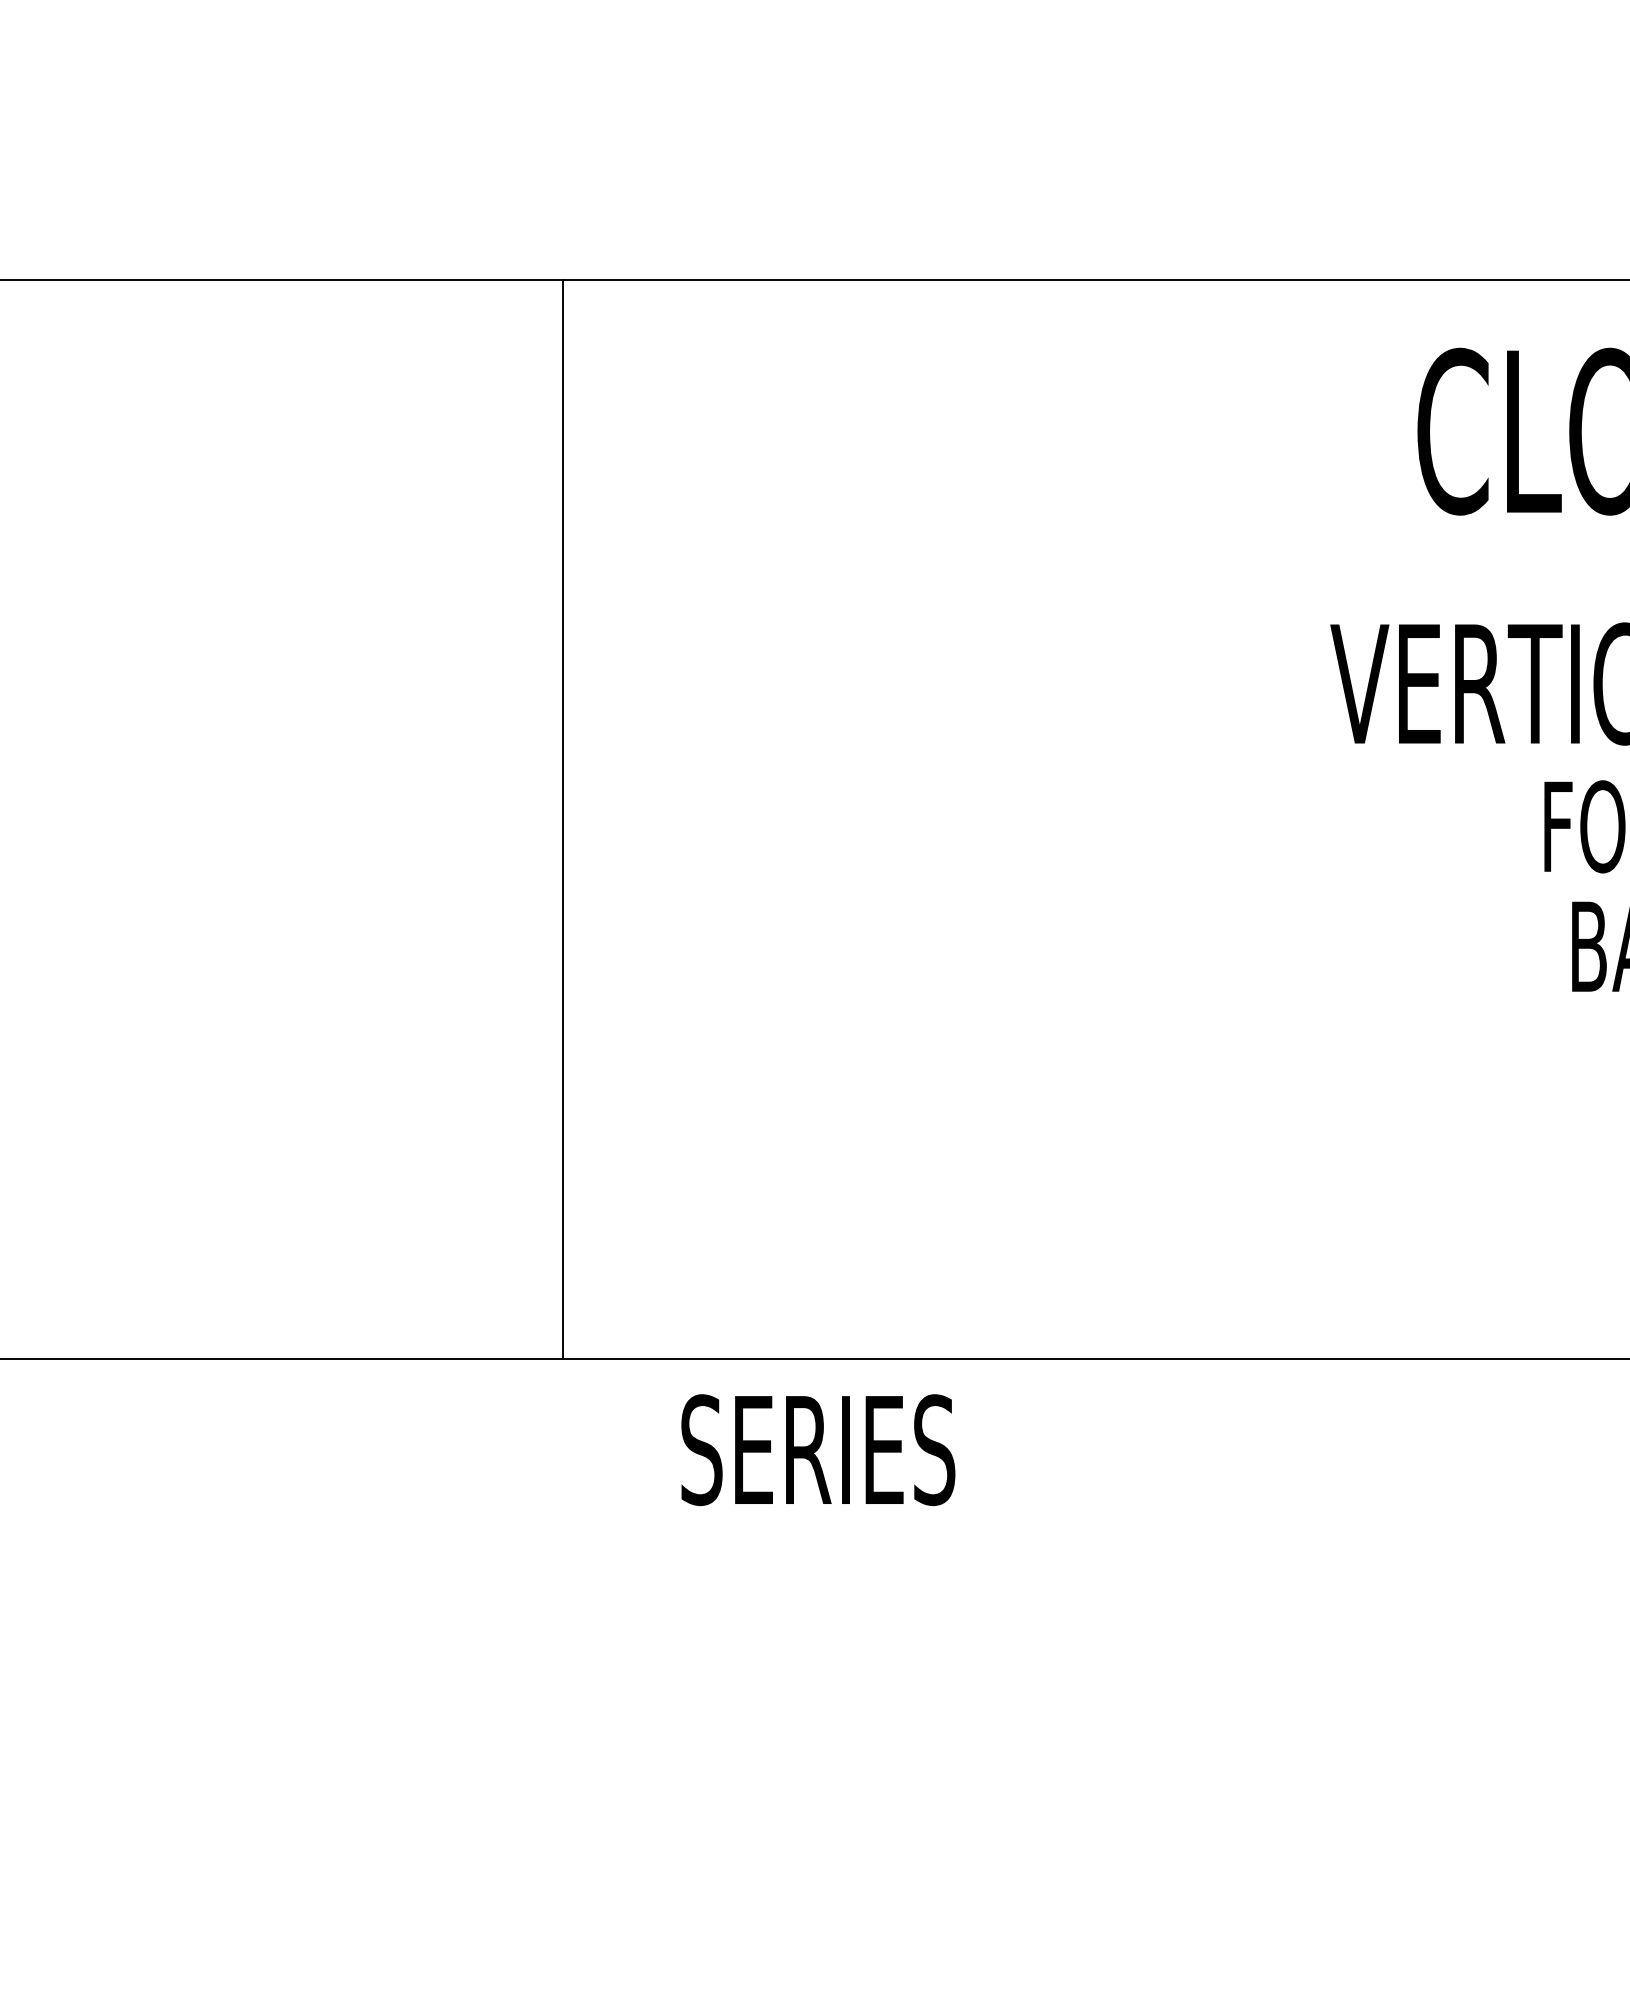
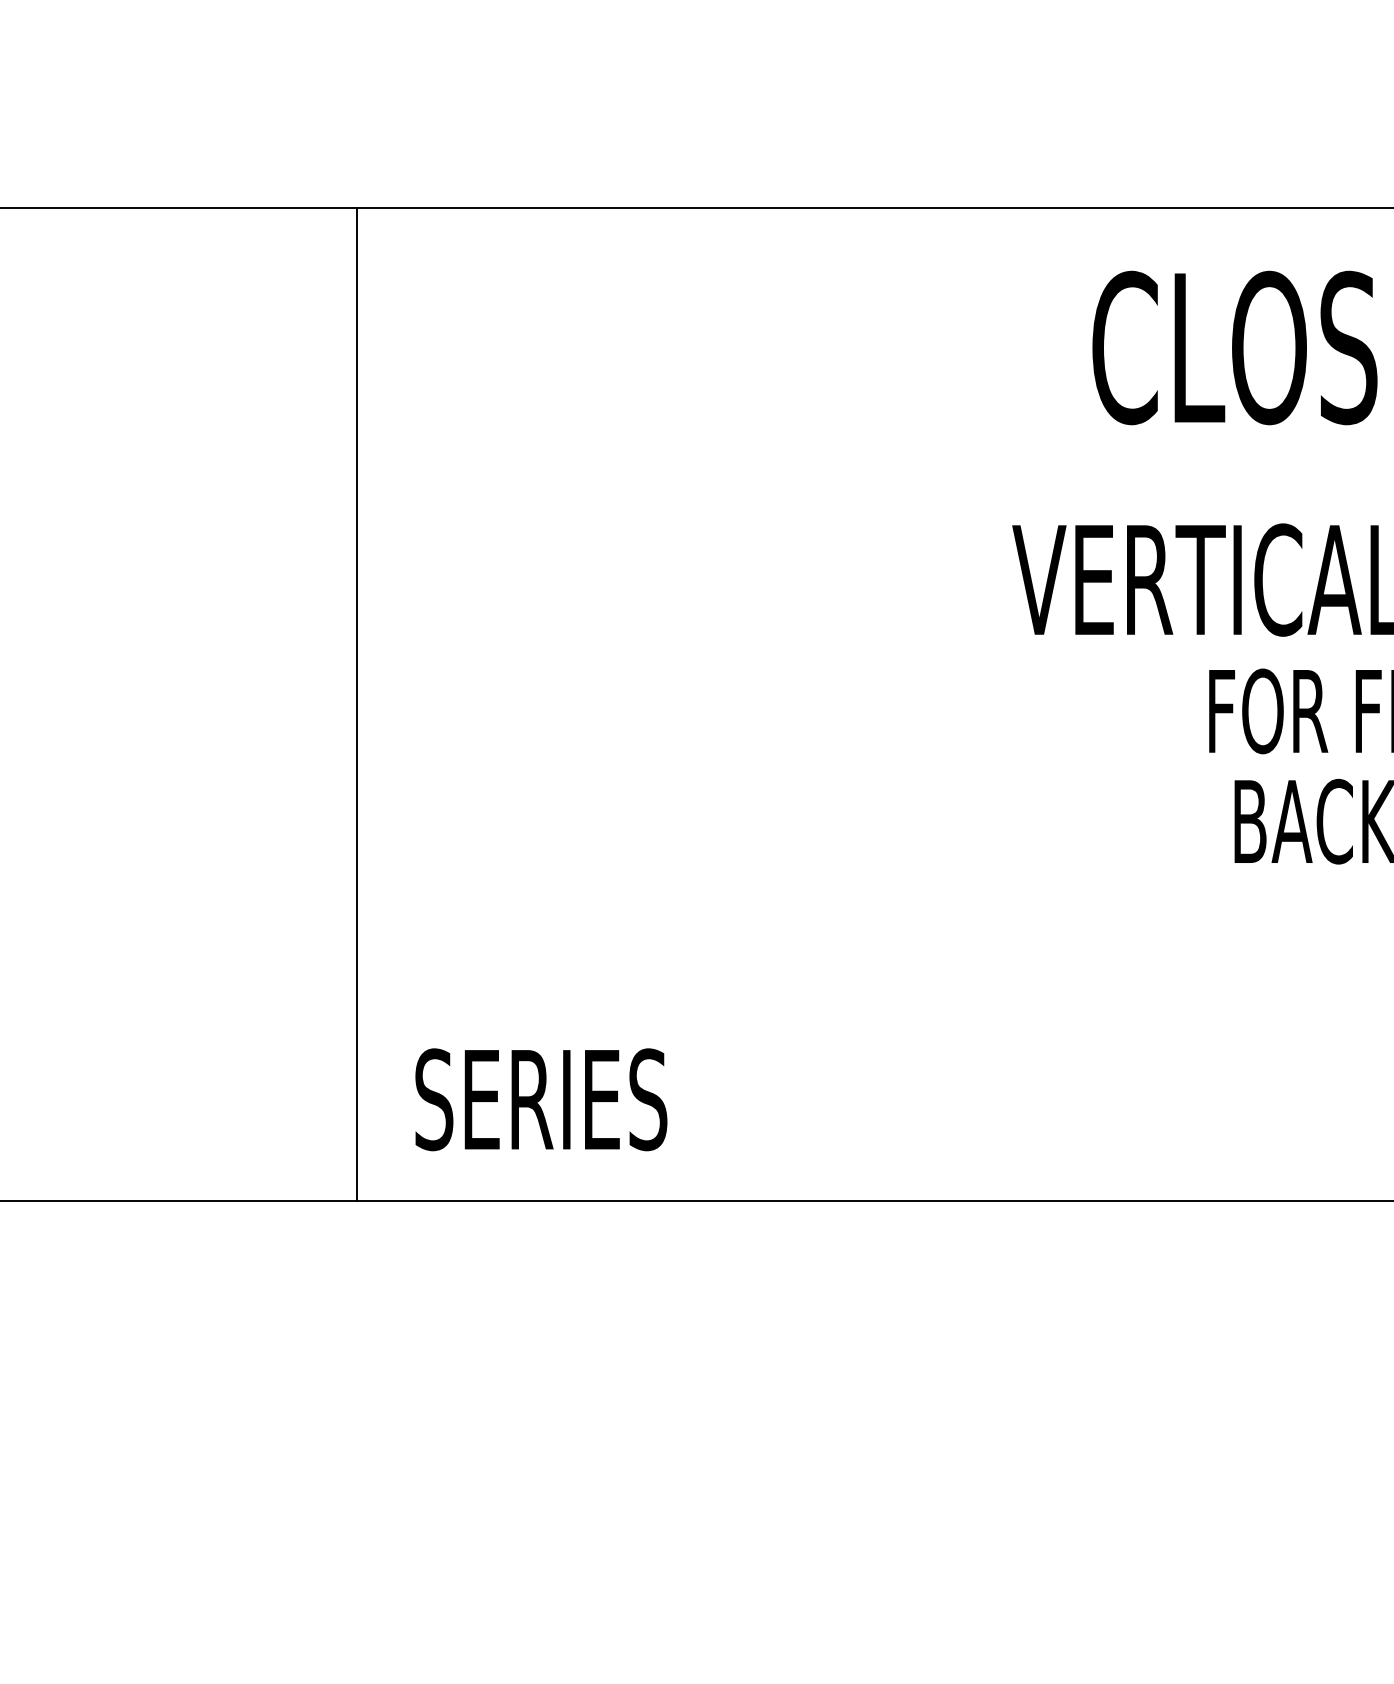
line: (563, 818) -> (356, 703), moved
text: (818, 1450) -> (541, 1100), moved

